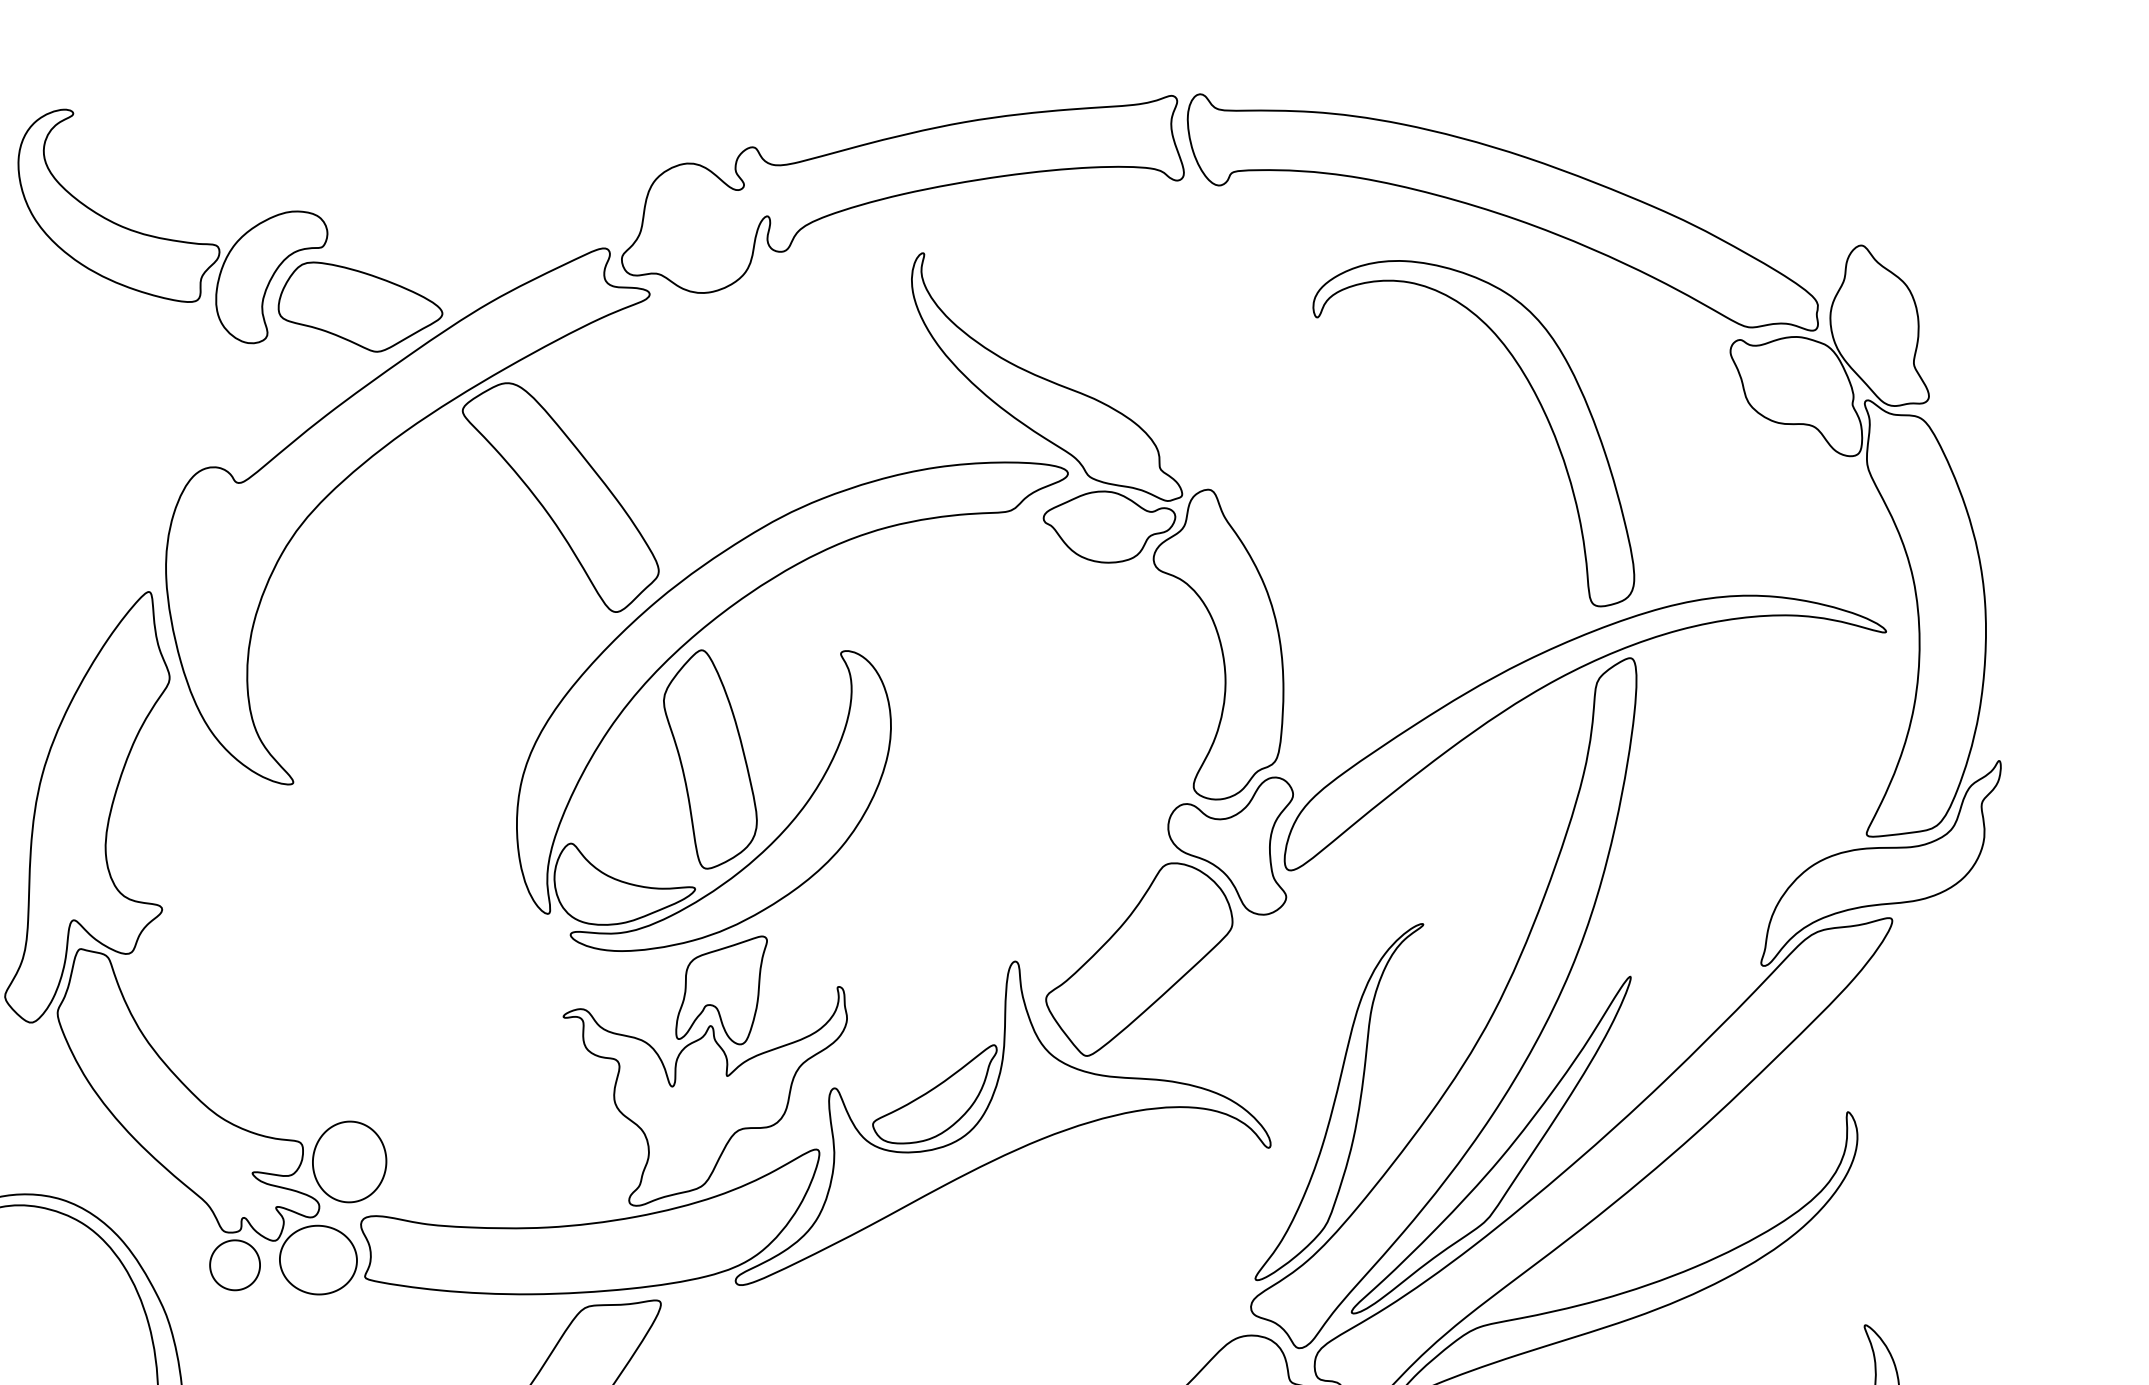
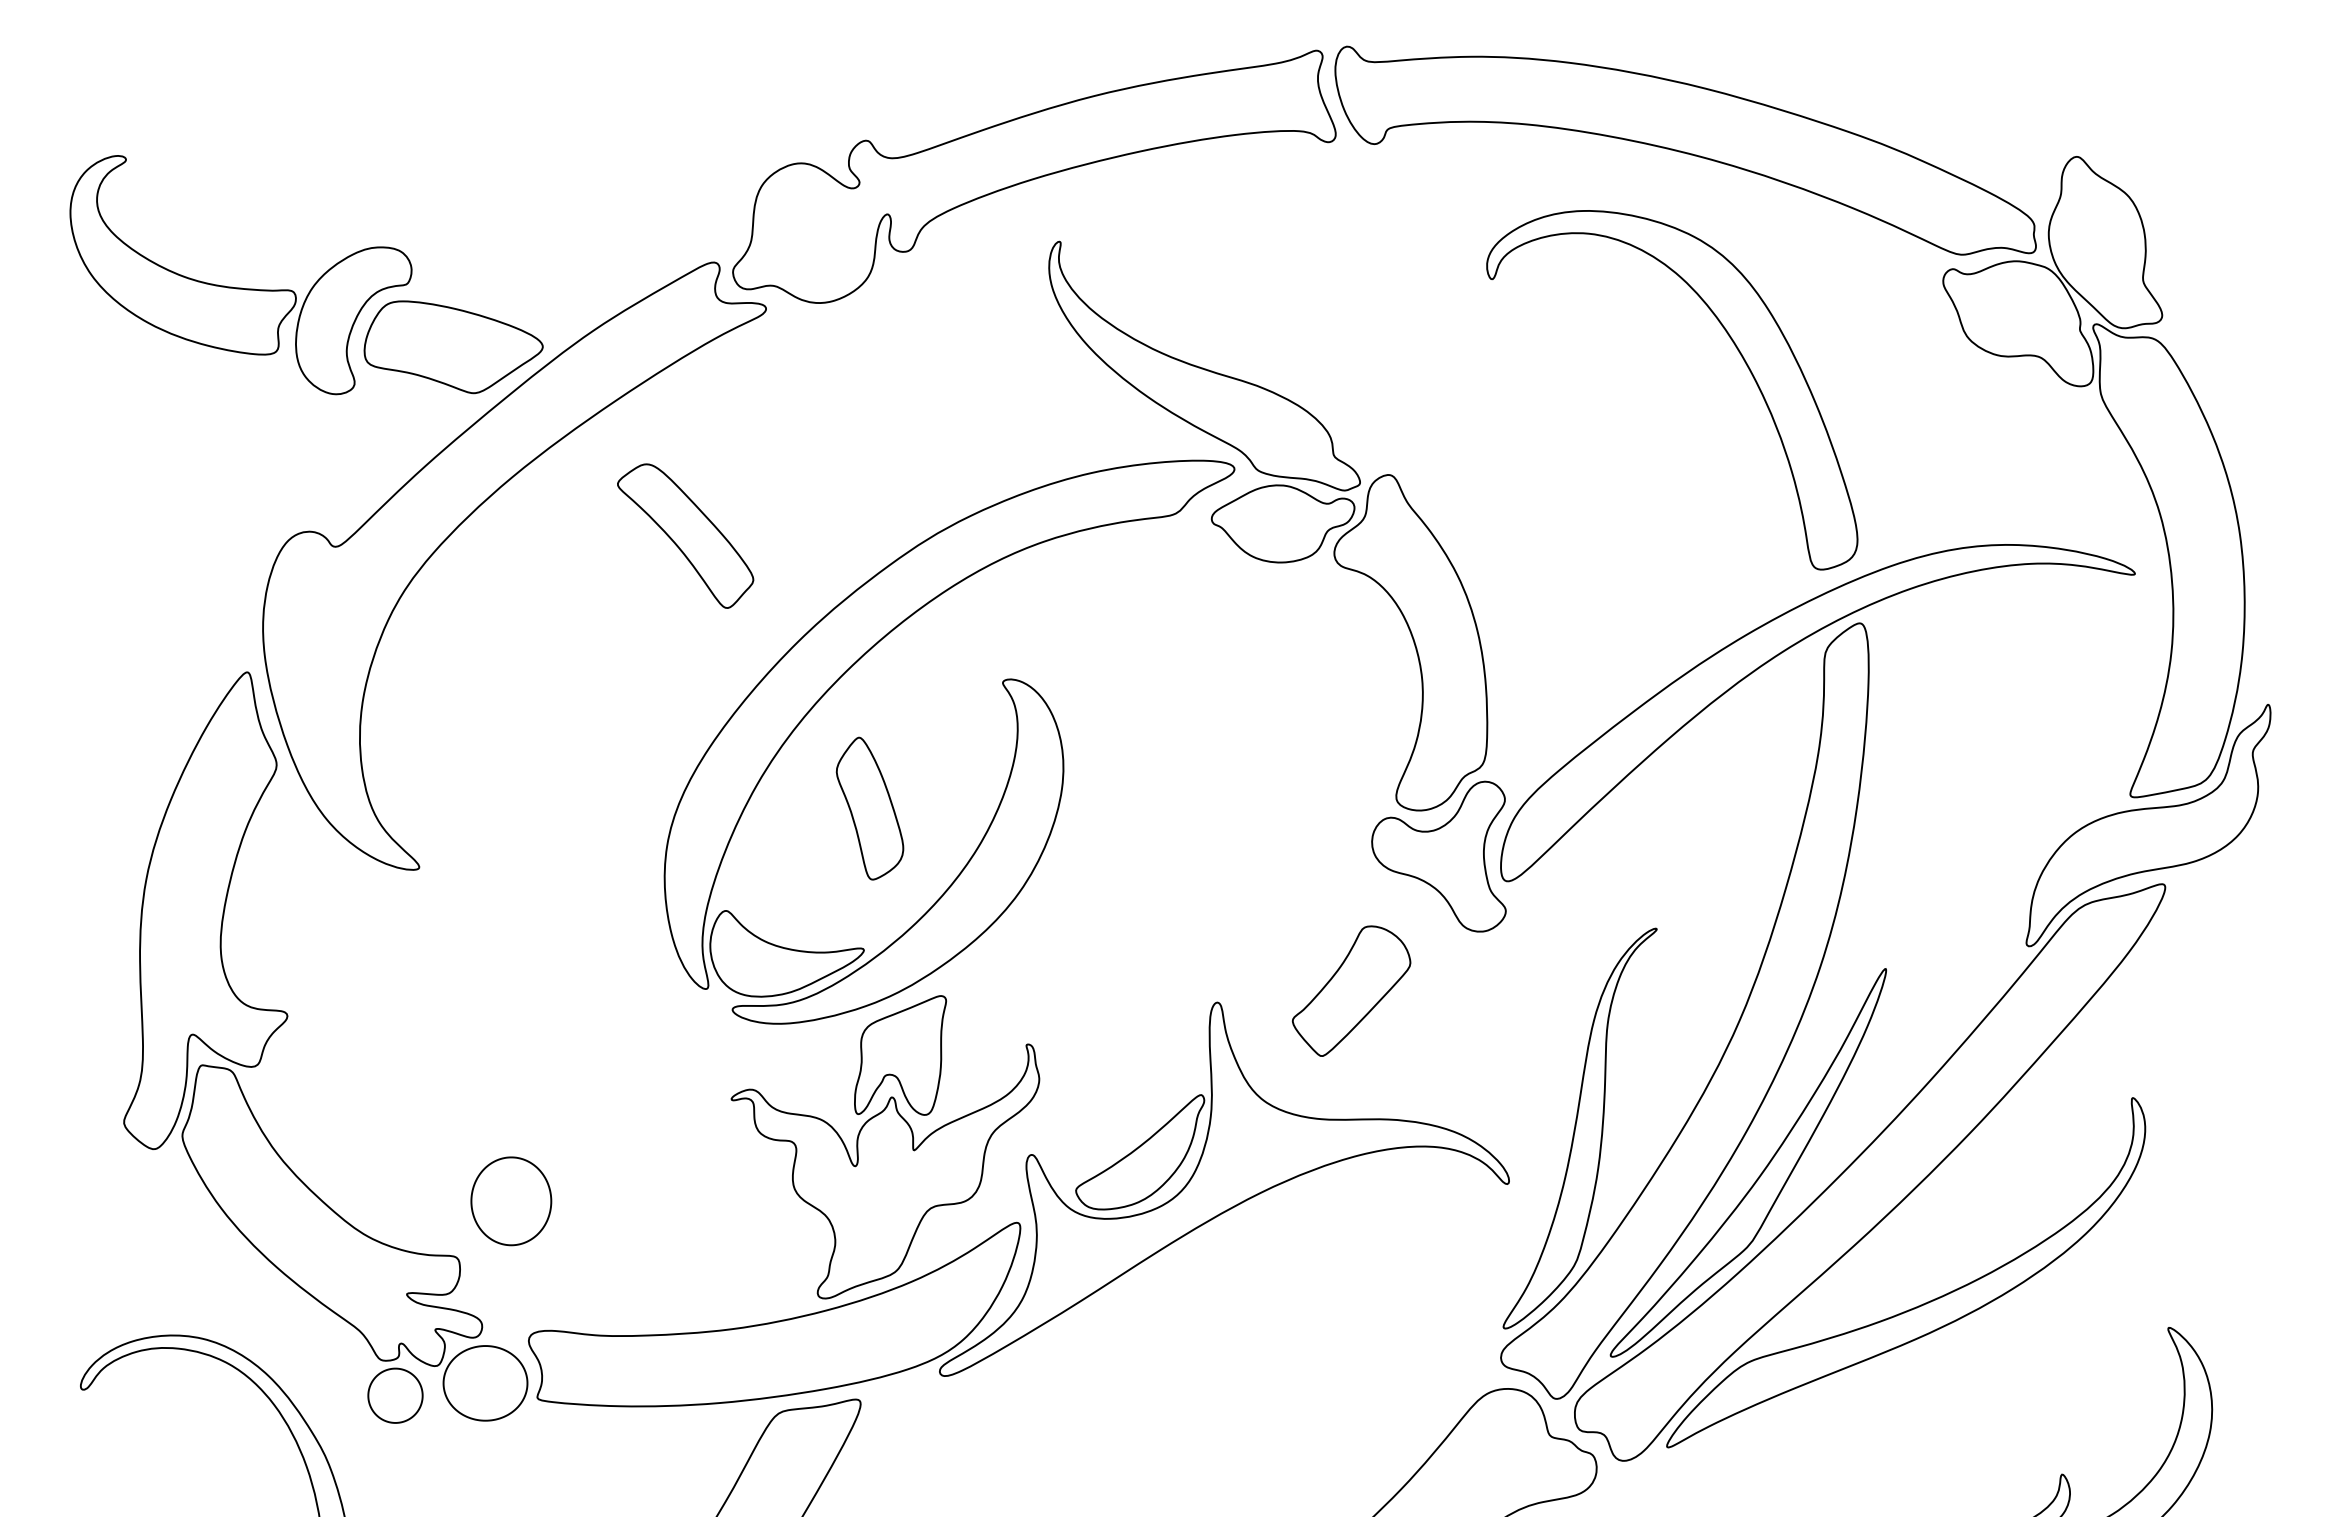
part: (560, 496) -> (685, 535), size x0.6
part: (710, 759) -> (869, 808), size x0.6
part: (1139, 960) -> (1351, 991), size x0.6
part: (349, 1162) -> (511, 1201), moved

